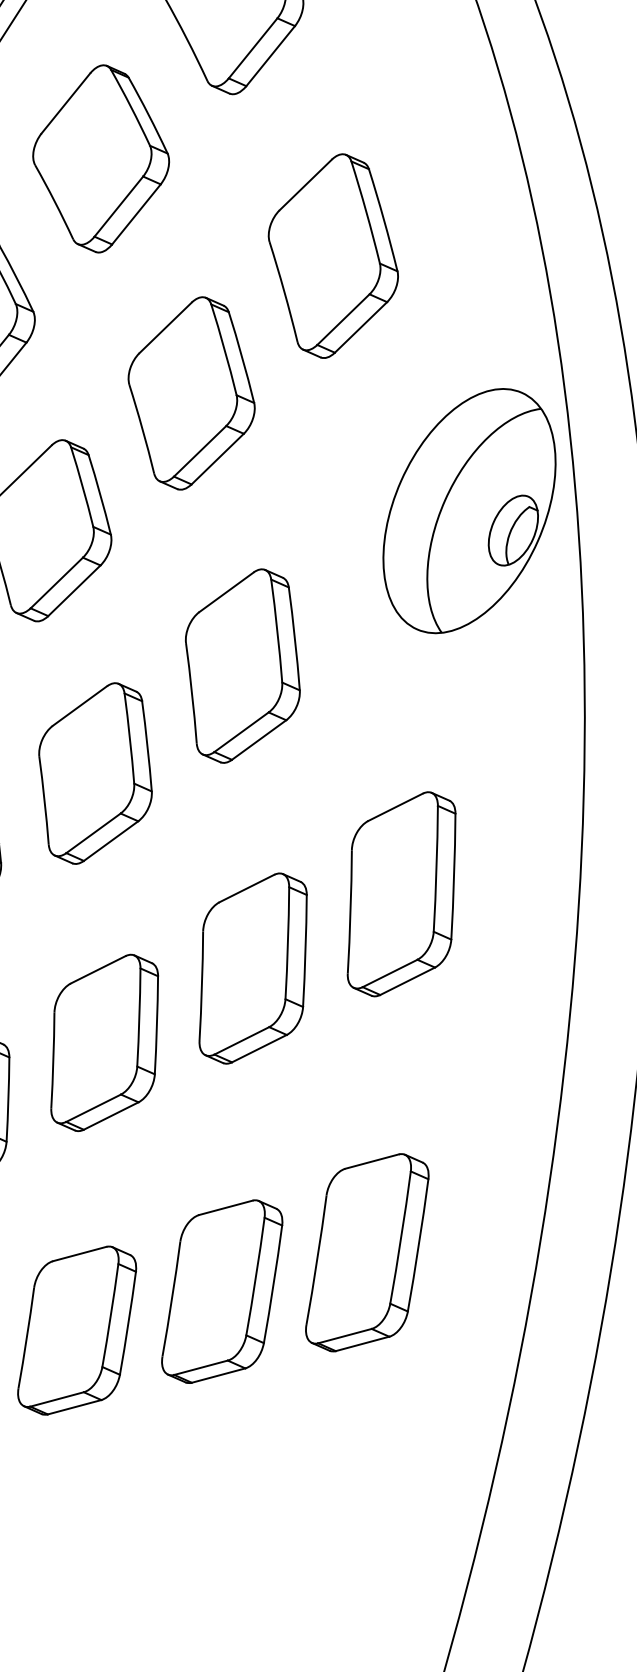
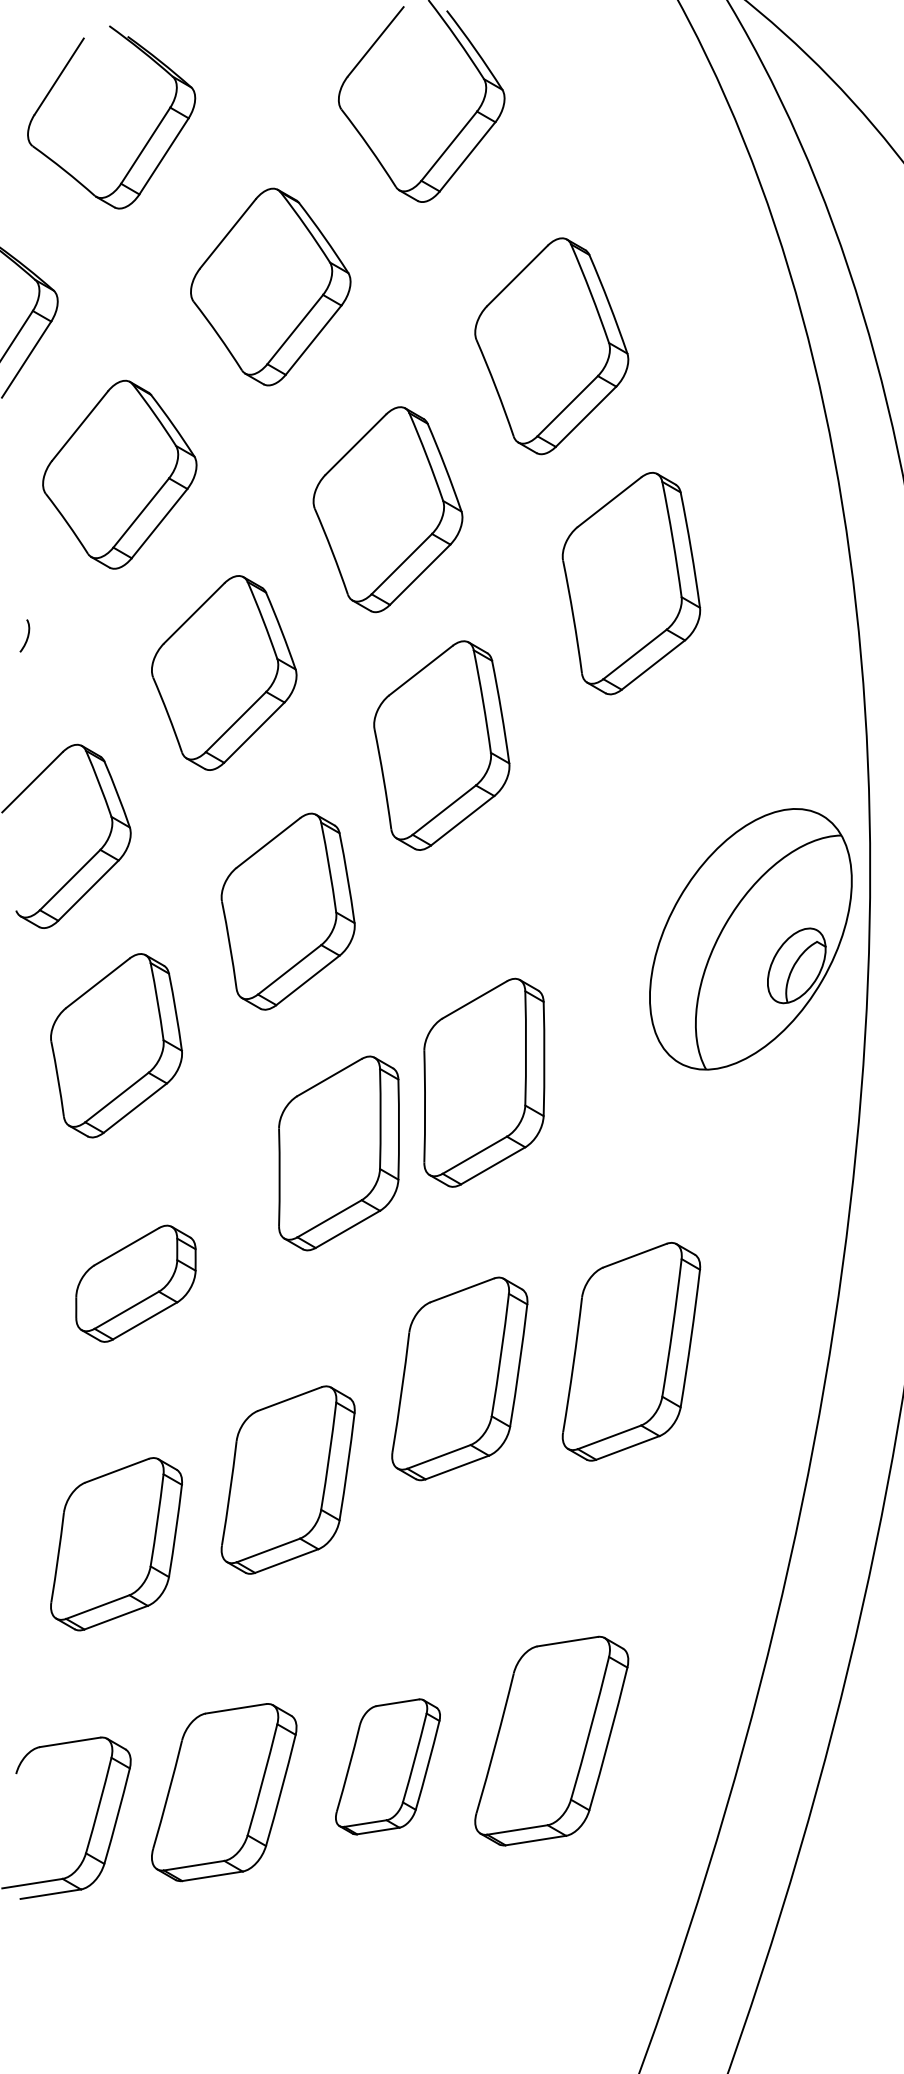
part: (333, 256) -> (631, 583), moved
part: (191, 393) -> (441, 745), moved
part: (95, 773) -> (338, 1153), moved
part: (252, 968) -> (459, 1378), moved
part: (221, 1291) -> (387, 1766), size x0.7

